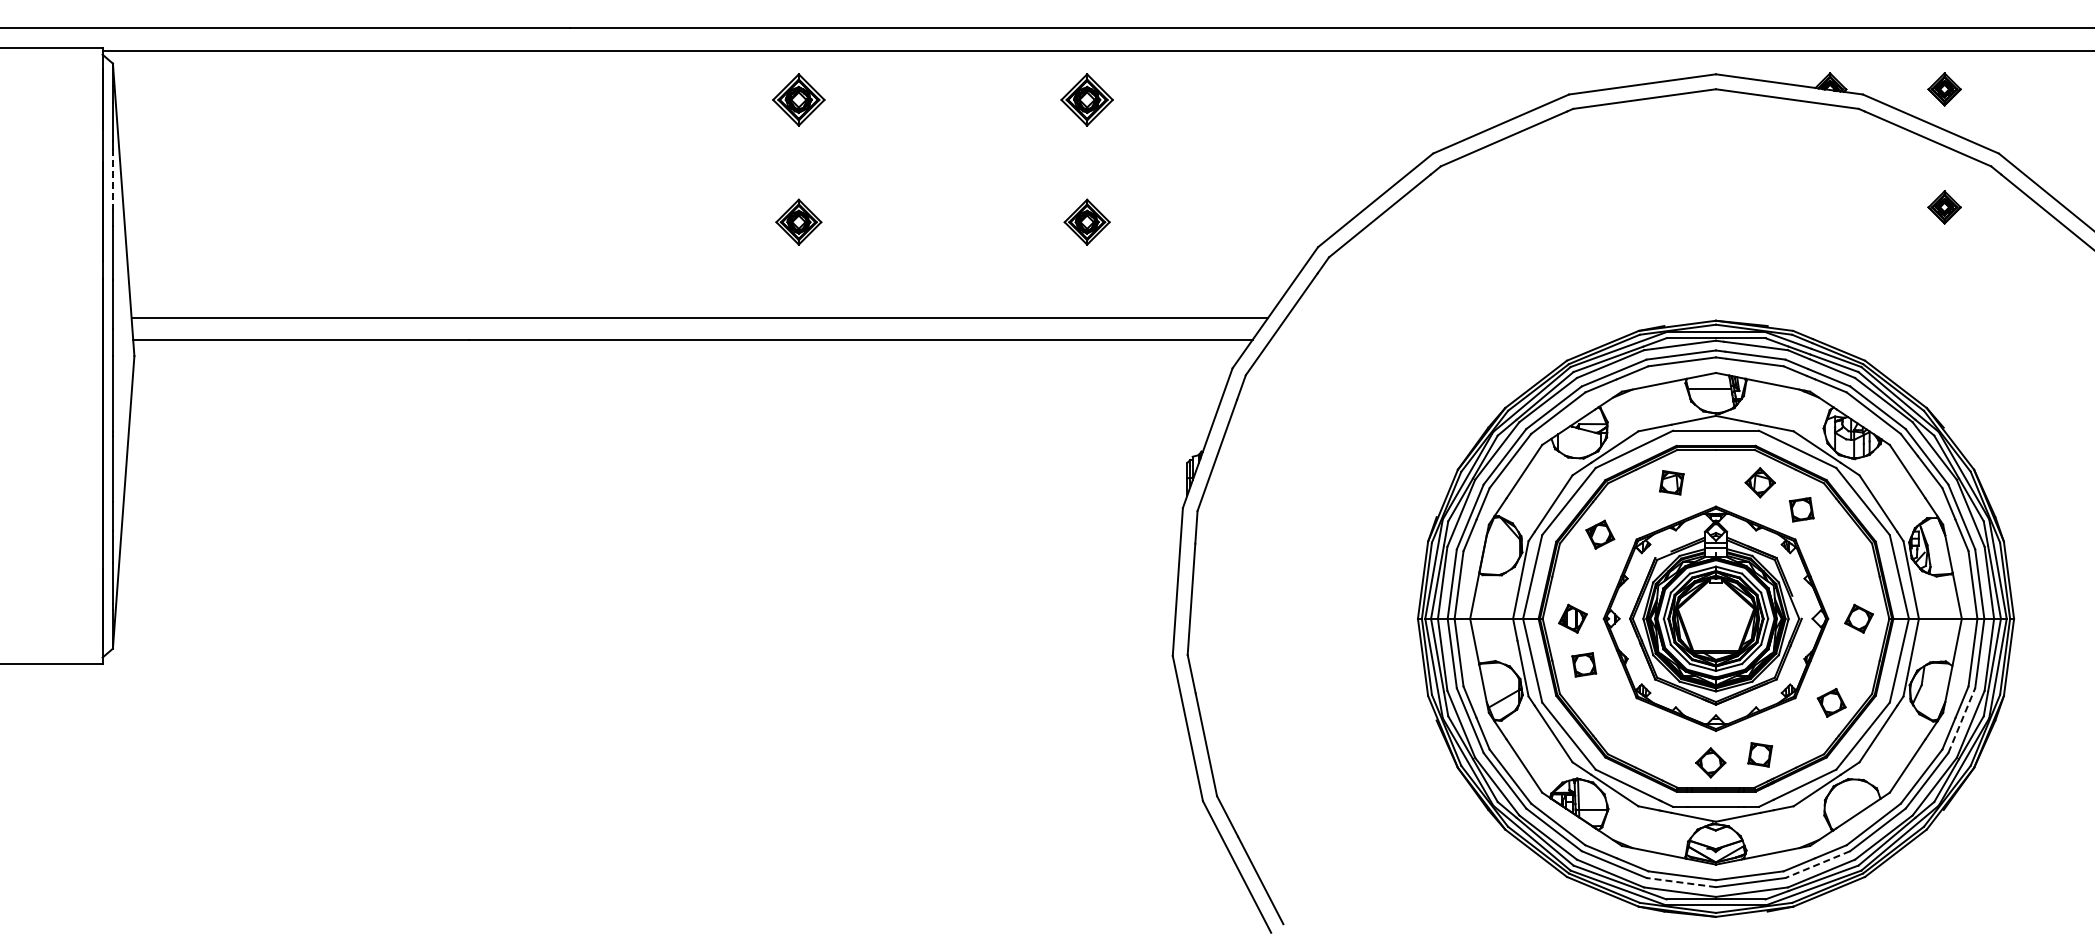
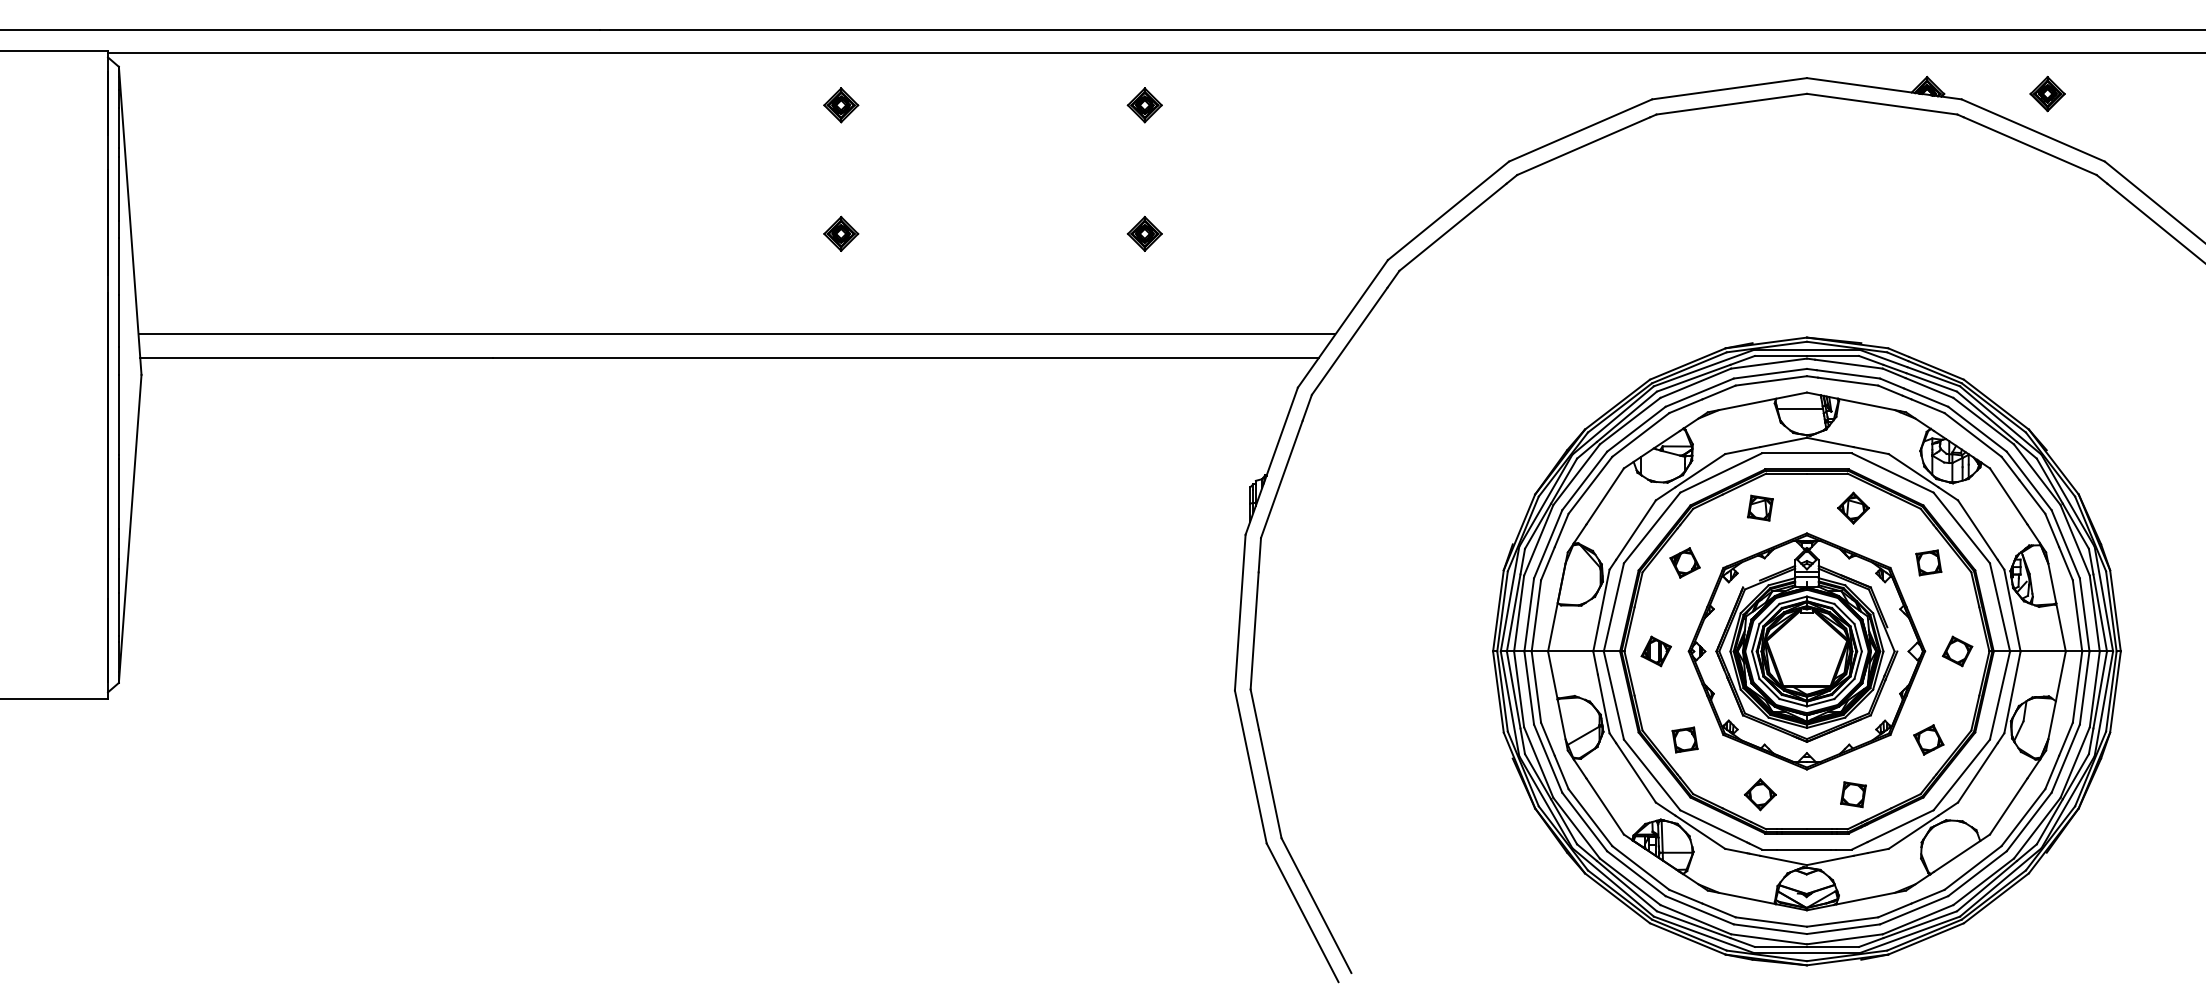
part: (798, 100) -> (840, 105), size x0.62
part: (1087, 100) -> (1145, 105), size x0.62
line: (112, 180) -> (118, 189), dashed -> solid
part: (1944, 207) -> (2047, 218), removed
part: (798, 222) -> (840, 234), size x0.71
part: (1087, 222) -> (1145, 234), size x0.71
part: (1801, 509) -> (1928, 562), moved
part: (1584, 664) -> (1685, 739), moved
line: (1961, 720) -> (2065, 758), dashed -> solid
part: (1710, 762) -> (1760, 794), moved
line: (1817, 864) -> (1913, 910), dashed -> solid
line: (1680, 882) -> (1769, 929), dashed -> solid

